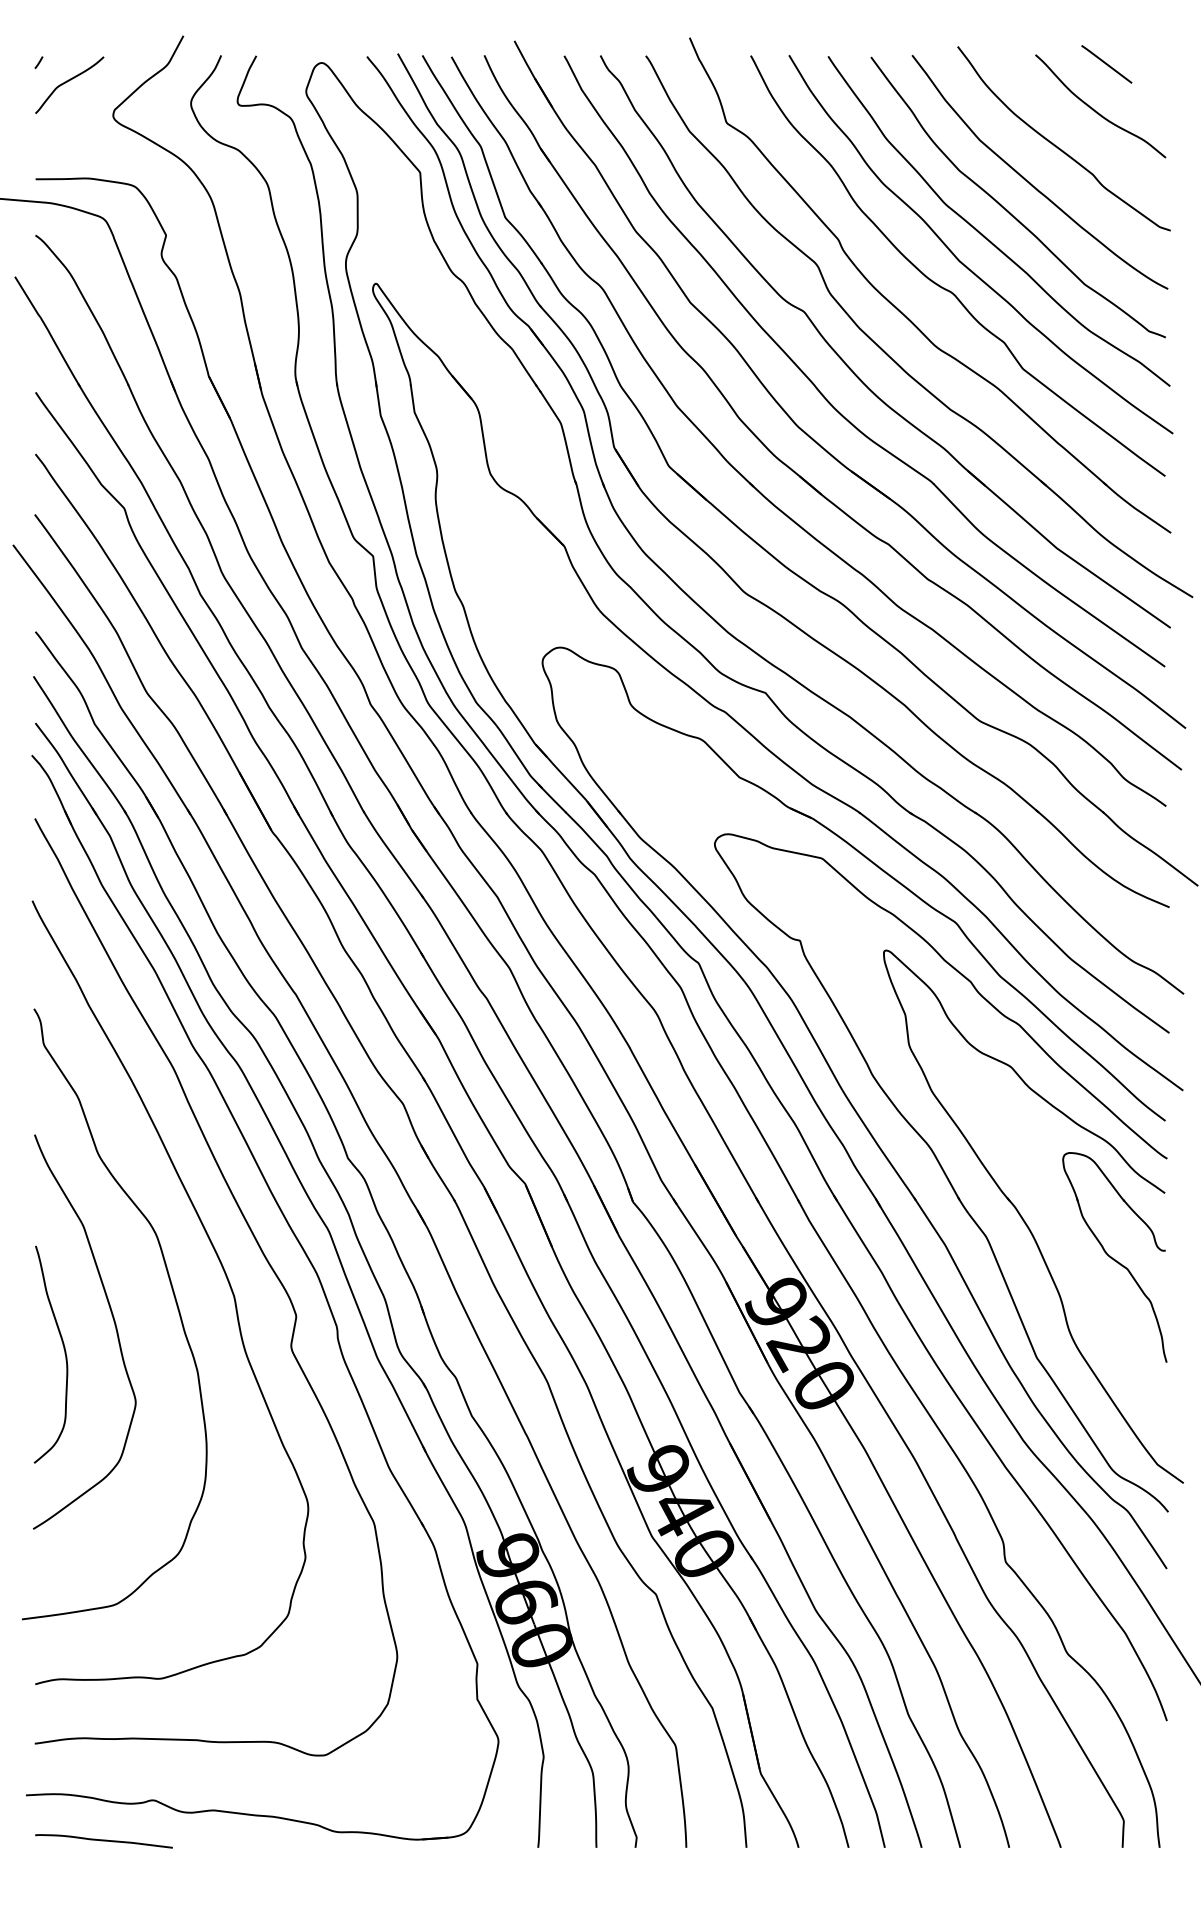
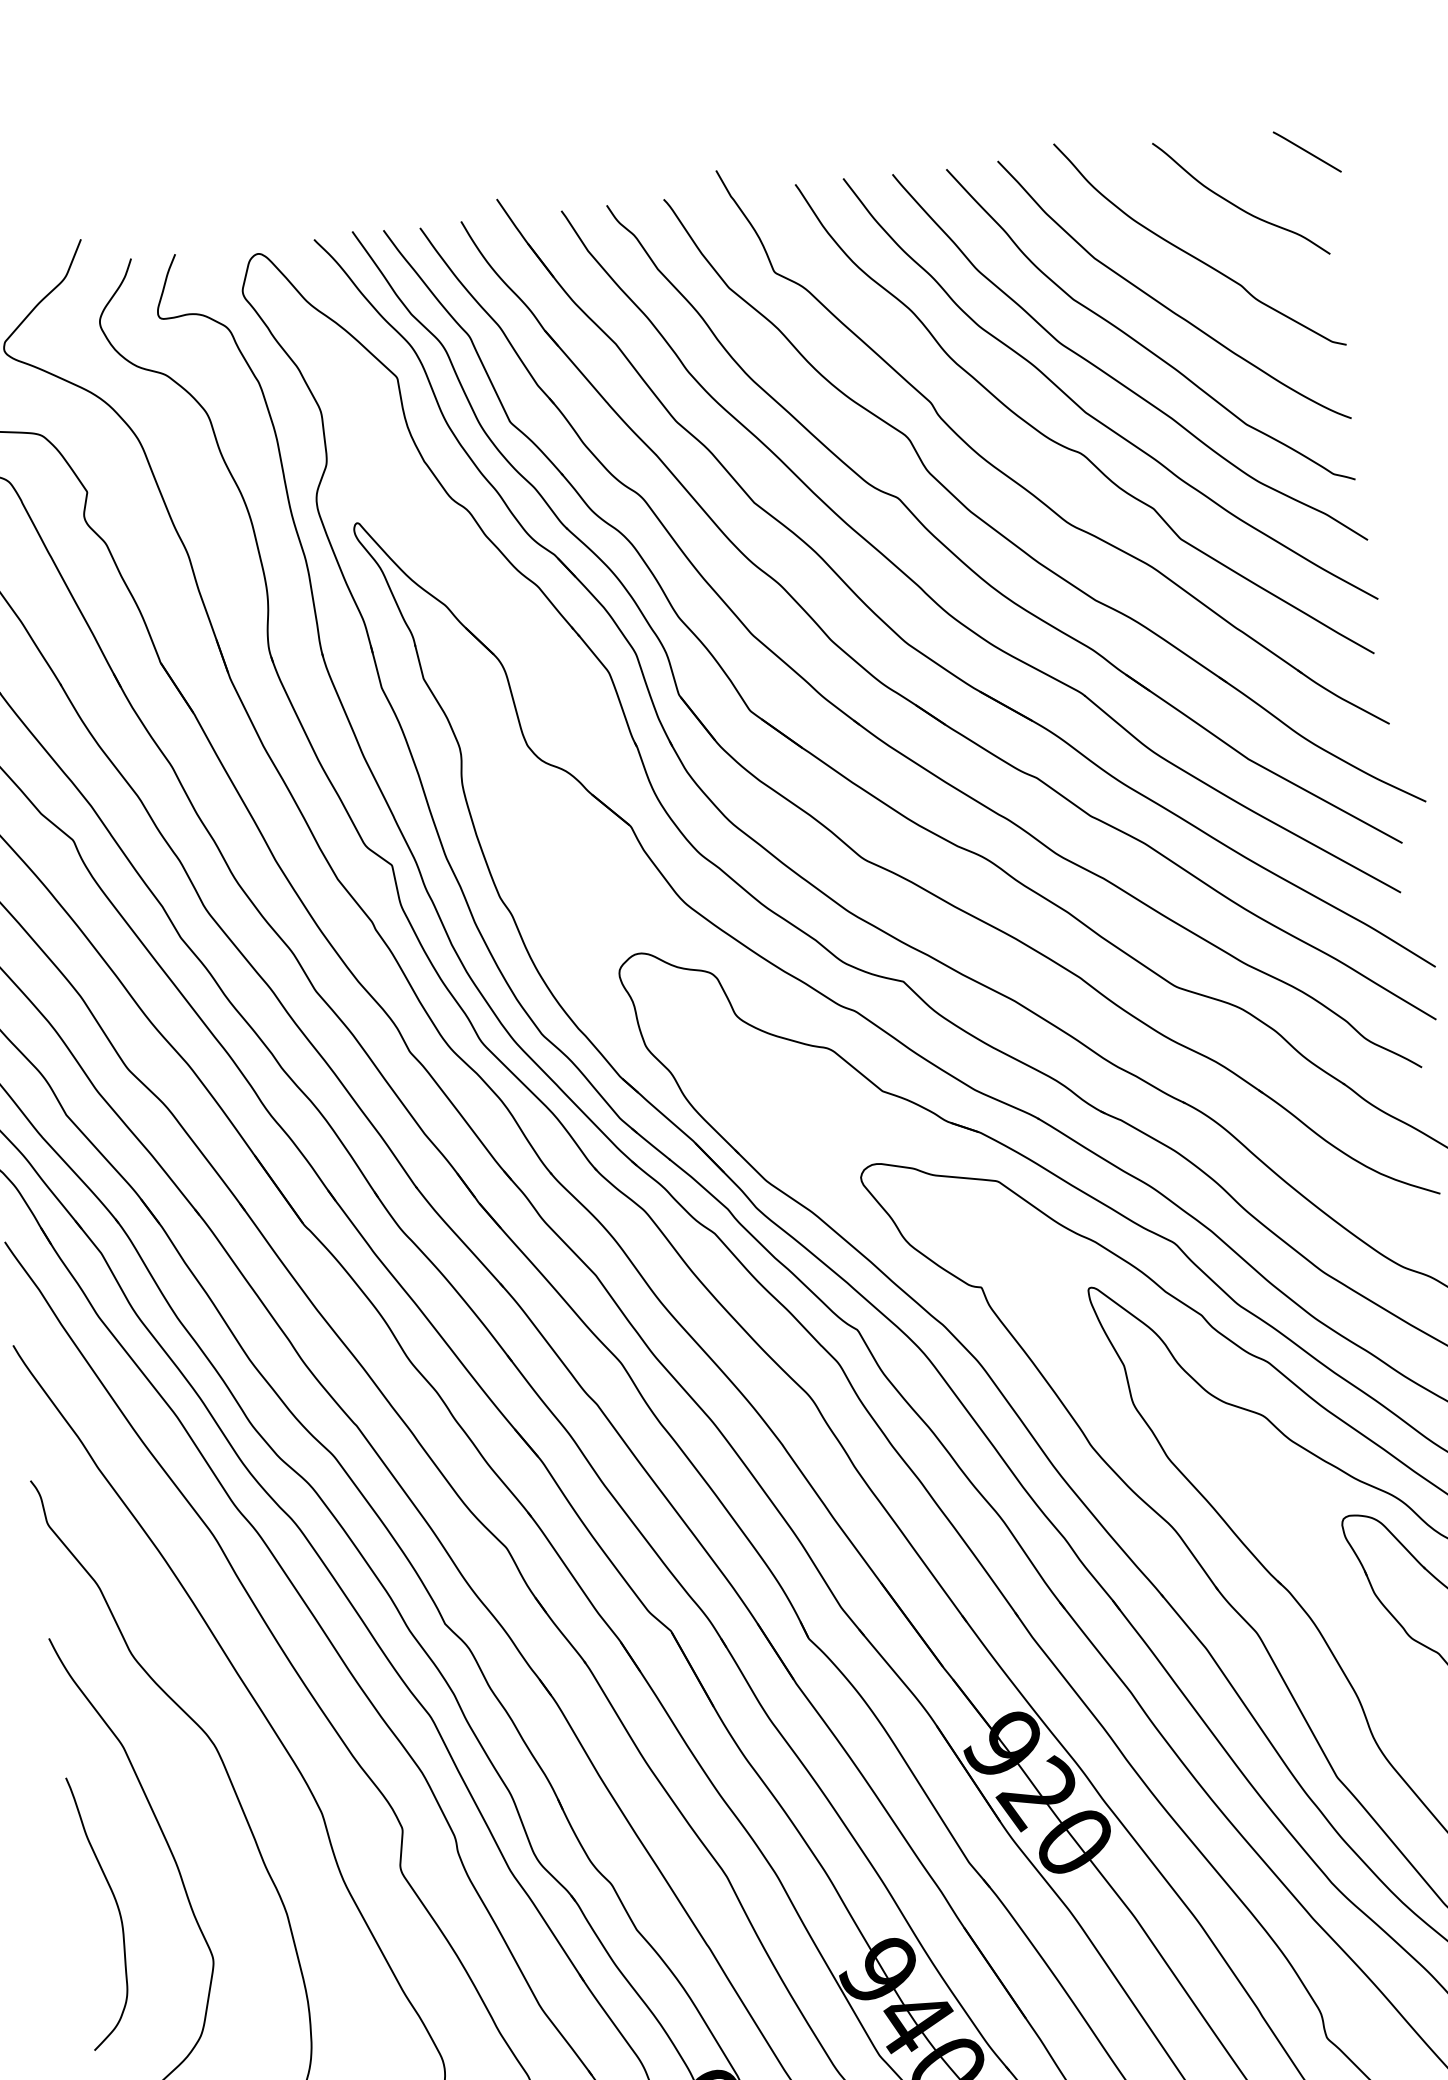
line: (1106, 64) -> (1306, 152), moved

